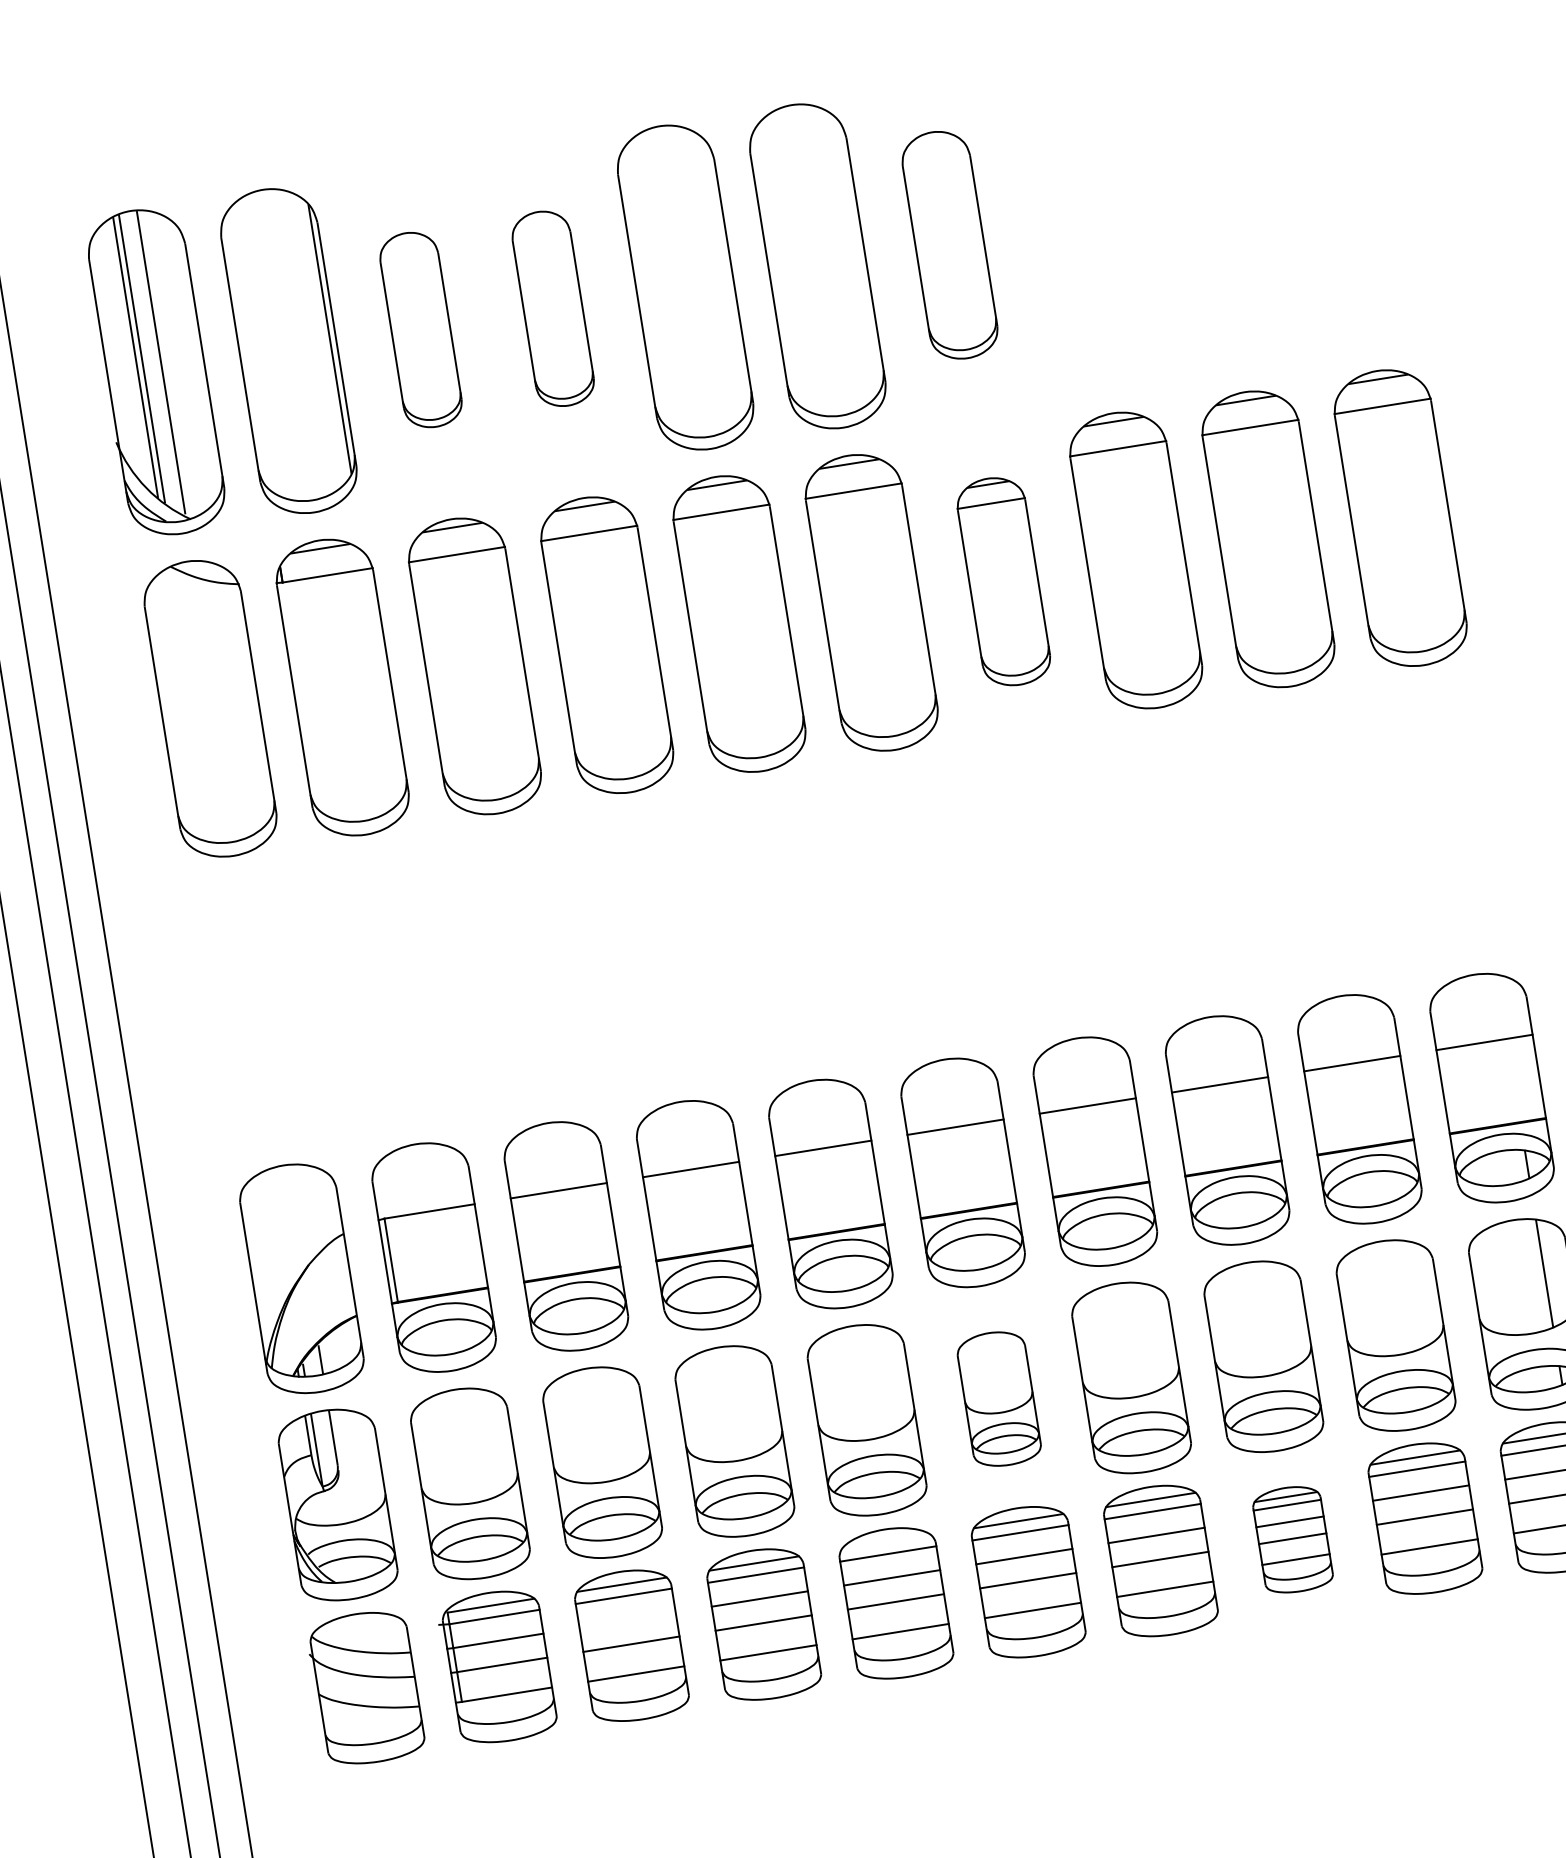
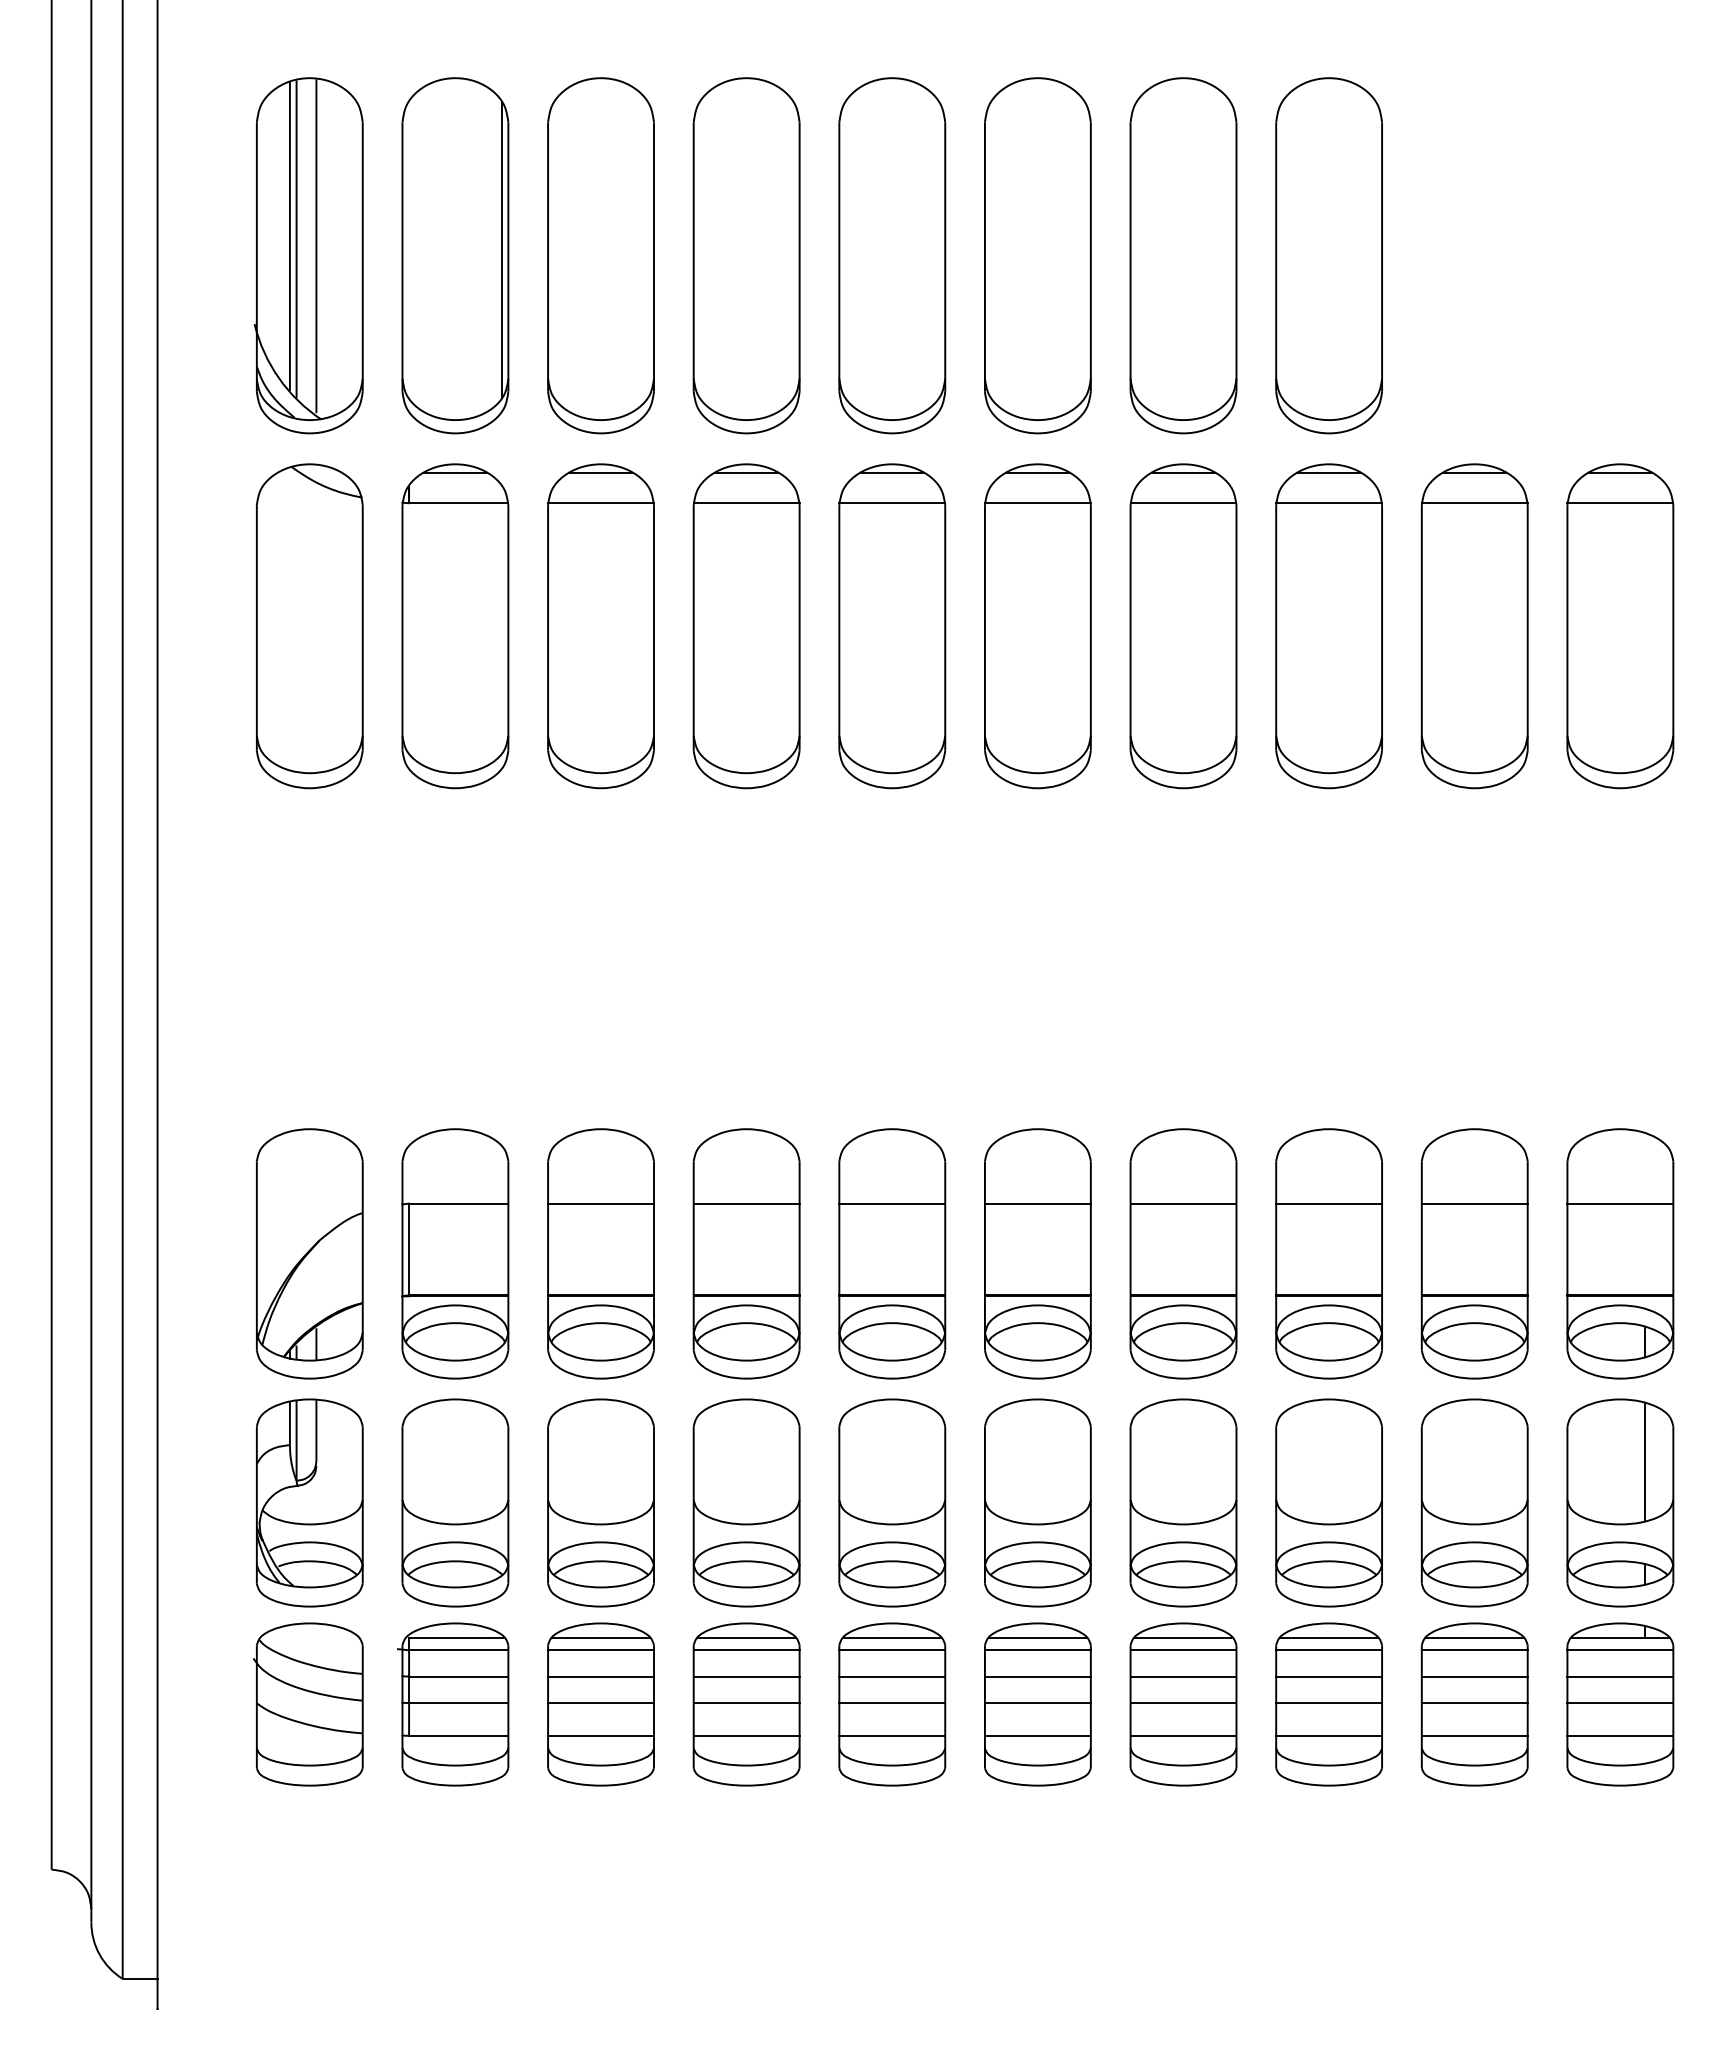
part: (1081, 223) -> (1328, 255), added
part: (949, 244) -> (1183, 255), size x1.43
part: (553, 308) -> (746, 255), size x1.67
part: (420, 329) -> (600, 255), size x1.67
part: (1003, 581) -> (1183, 626), size x1.43
part: (998, 1398) -> (1037, 1502), size x1.43
part: (1292, 1539) -> (1328, 1704), size x1.43
line: (886, 1542) -> (892, 1637), added
line: (627, 1620) -> (600, 1676), added

